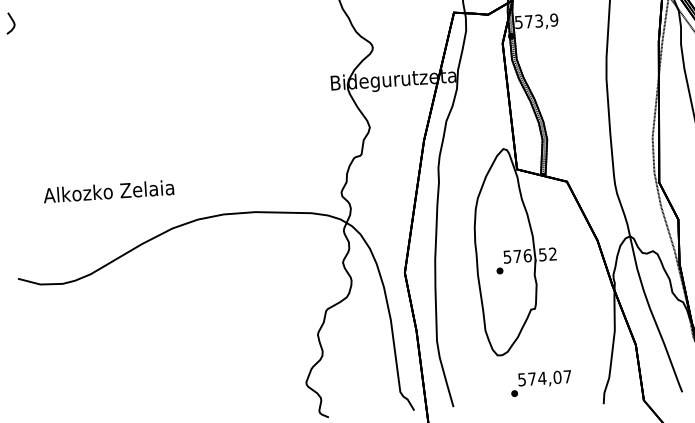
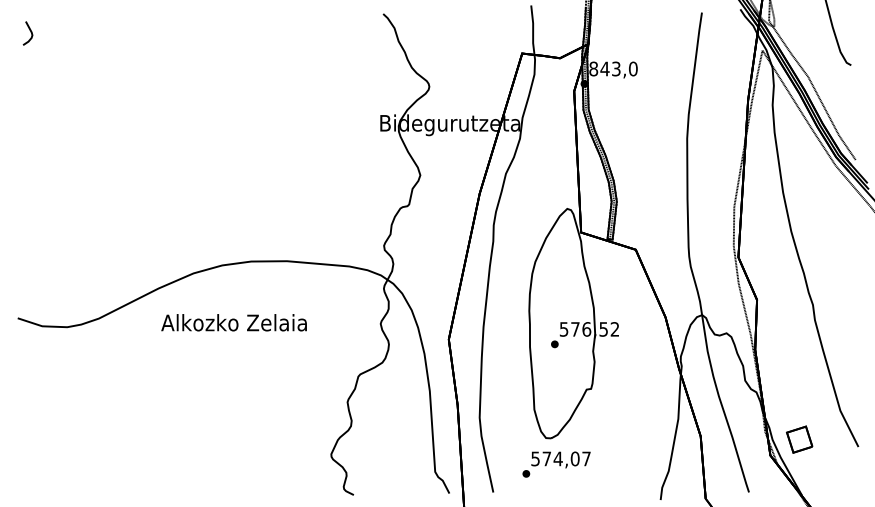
text: (536, 20) -> (613, 68), 573,9 -> 843,0
text: (108, 191) -> (233, 322), moved
text: (541, 383) -> (556, 464), moved

